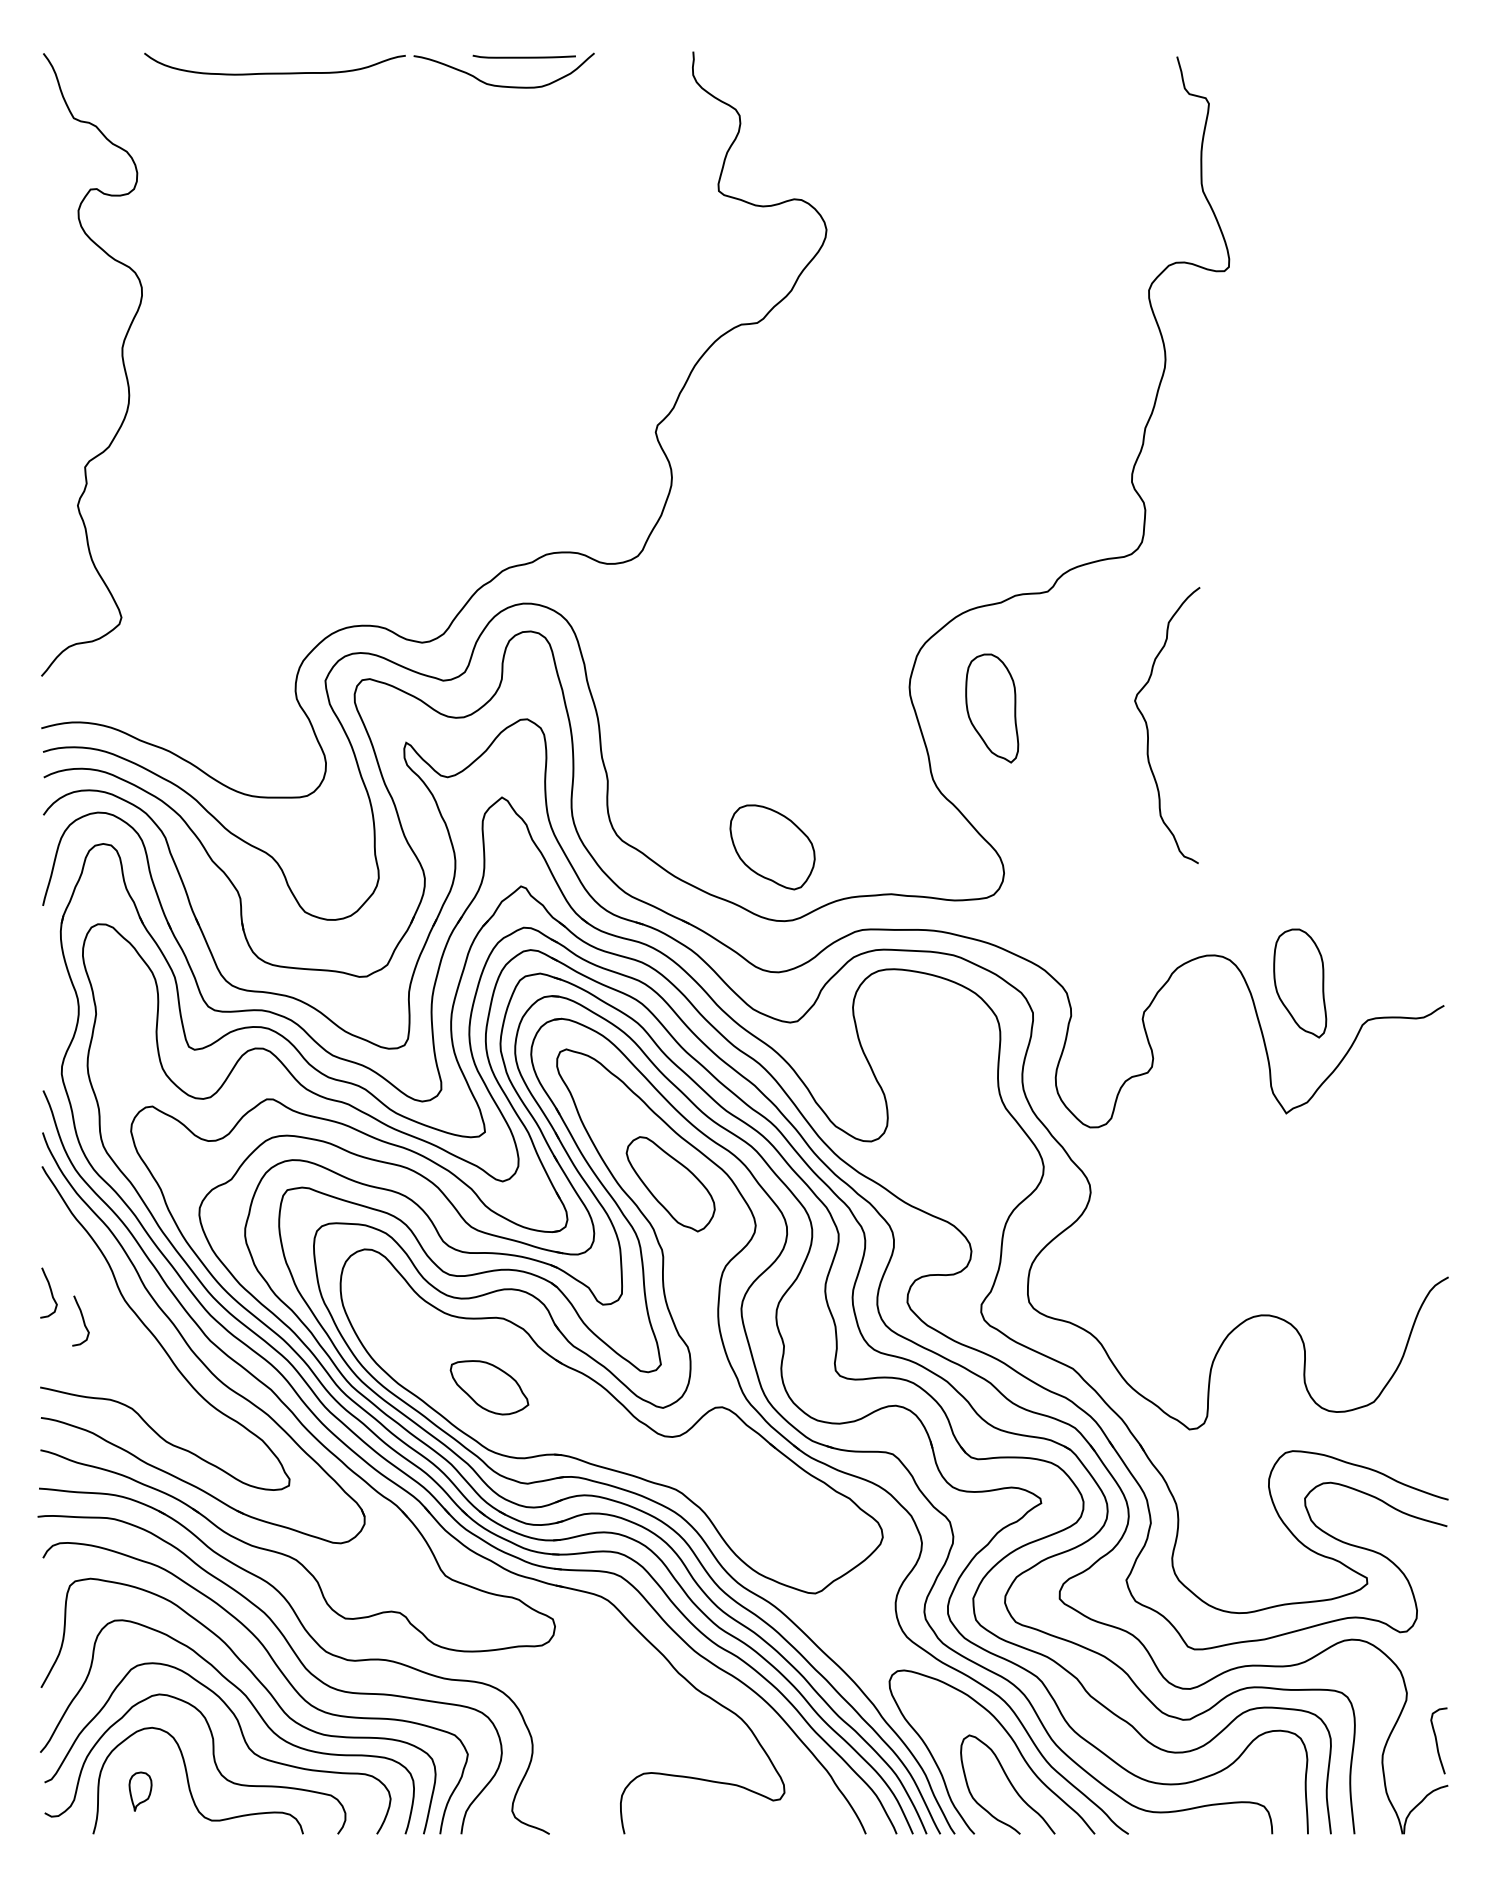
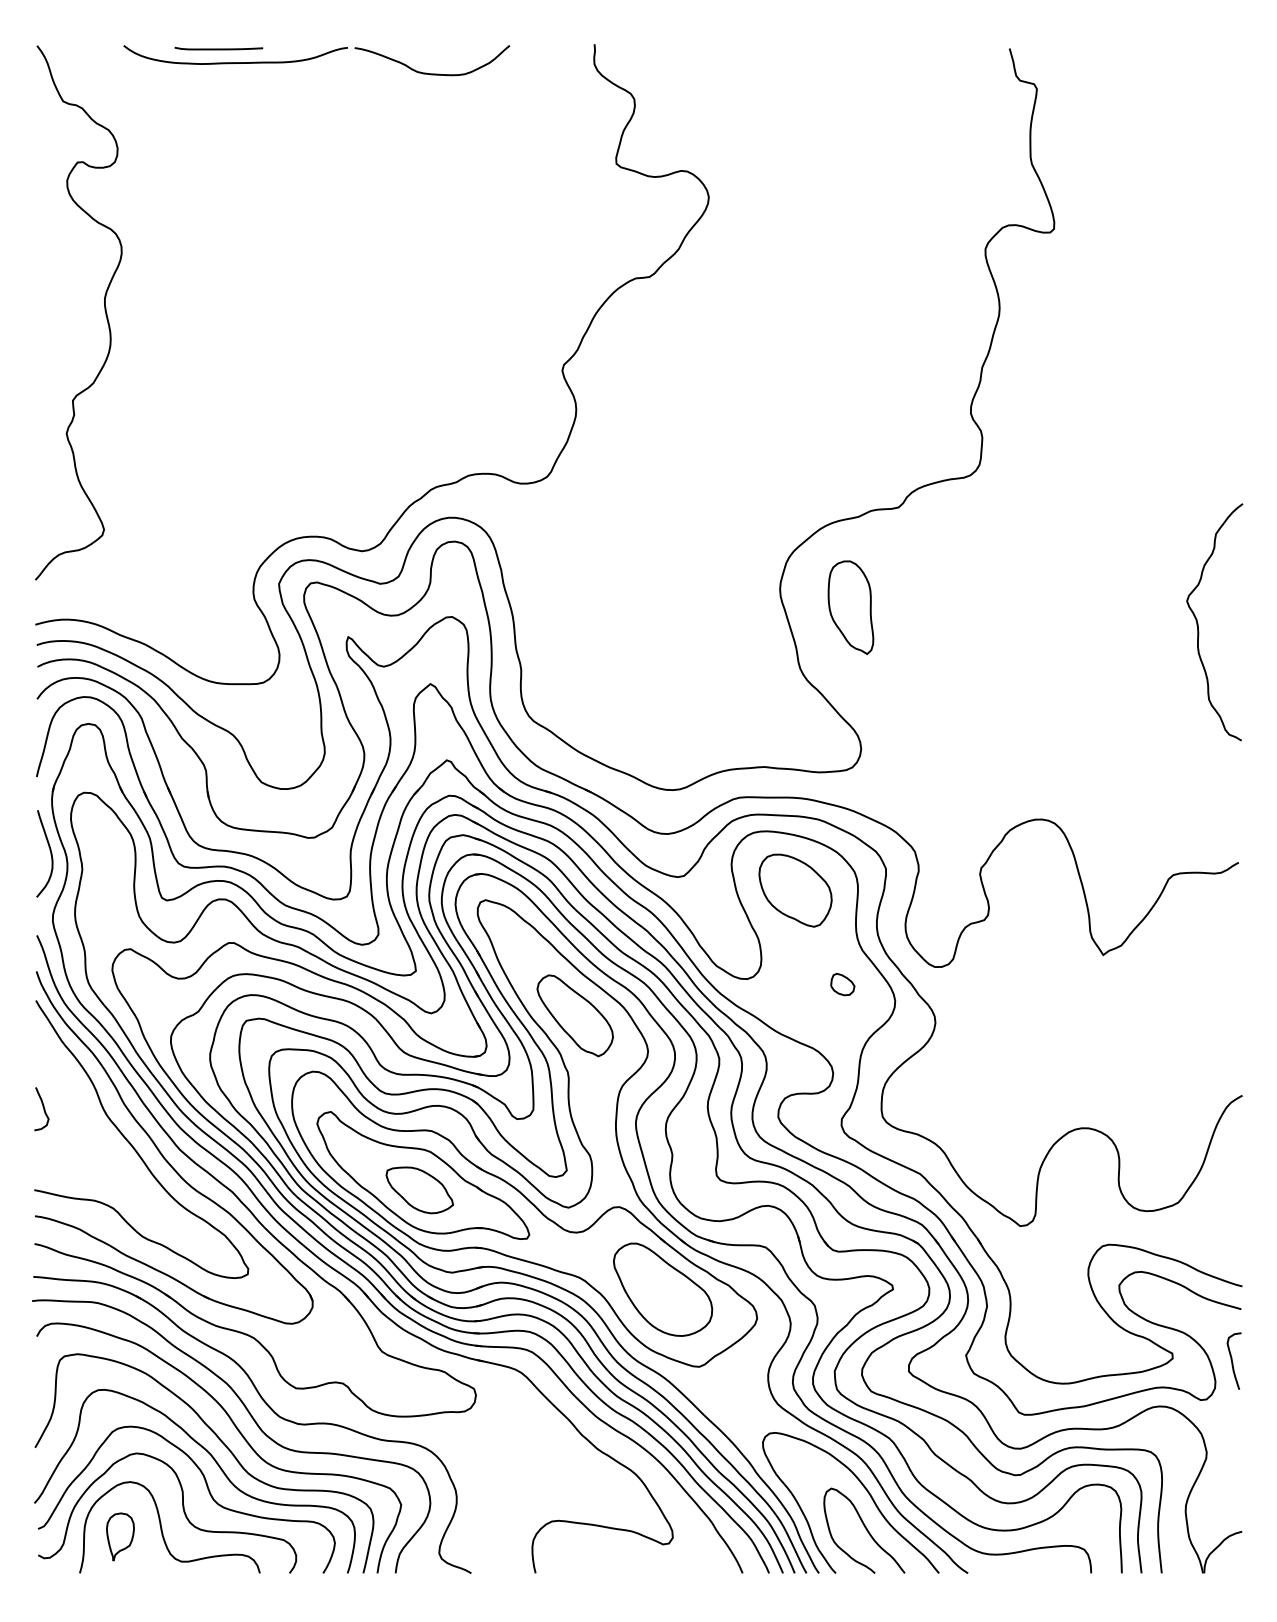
curve: (523, 56) -> (218, 48), moved
curve: (1148, 728) -> (1198, 624), moved
part: (772, 847) -> (795, 890), moved
part: (1300, 983) -> (1115, 843), removed
curve: (58, 993) -> (50, 852), added
part: (982, 1147) -> (842, 984), added
curve: (82, 1320) -> (70, 1132), removed
part: (493, 1370) -> (423, 1175), added
part: (772, 1503) -> (662, 1289), added
curve: (1437, 1740) -> (1232, 1360), moved
part: (140, 1791) -> (120, 1536), size x1.43

